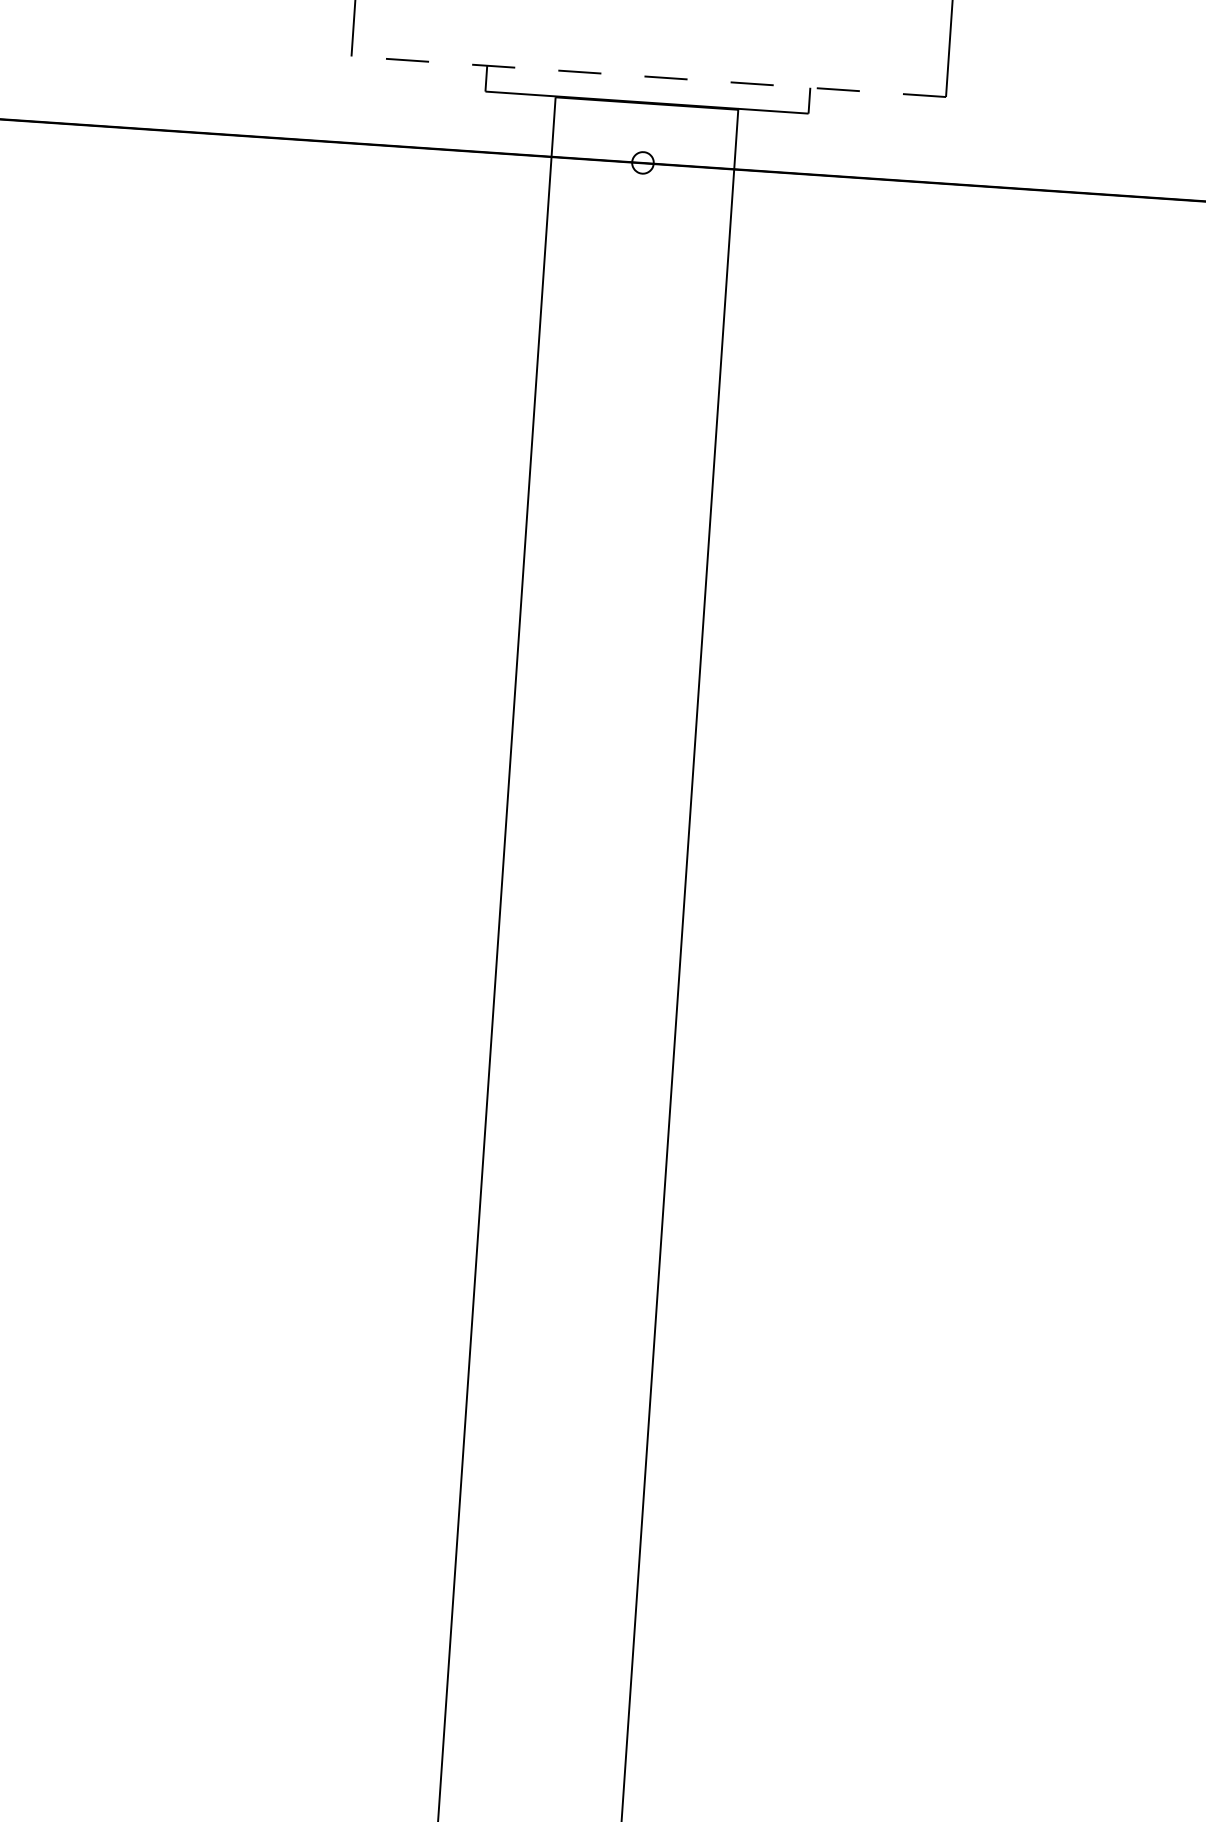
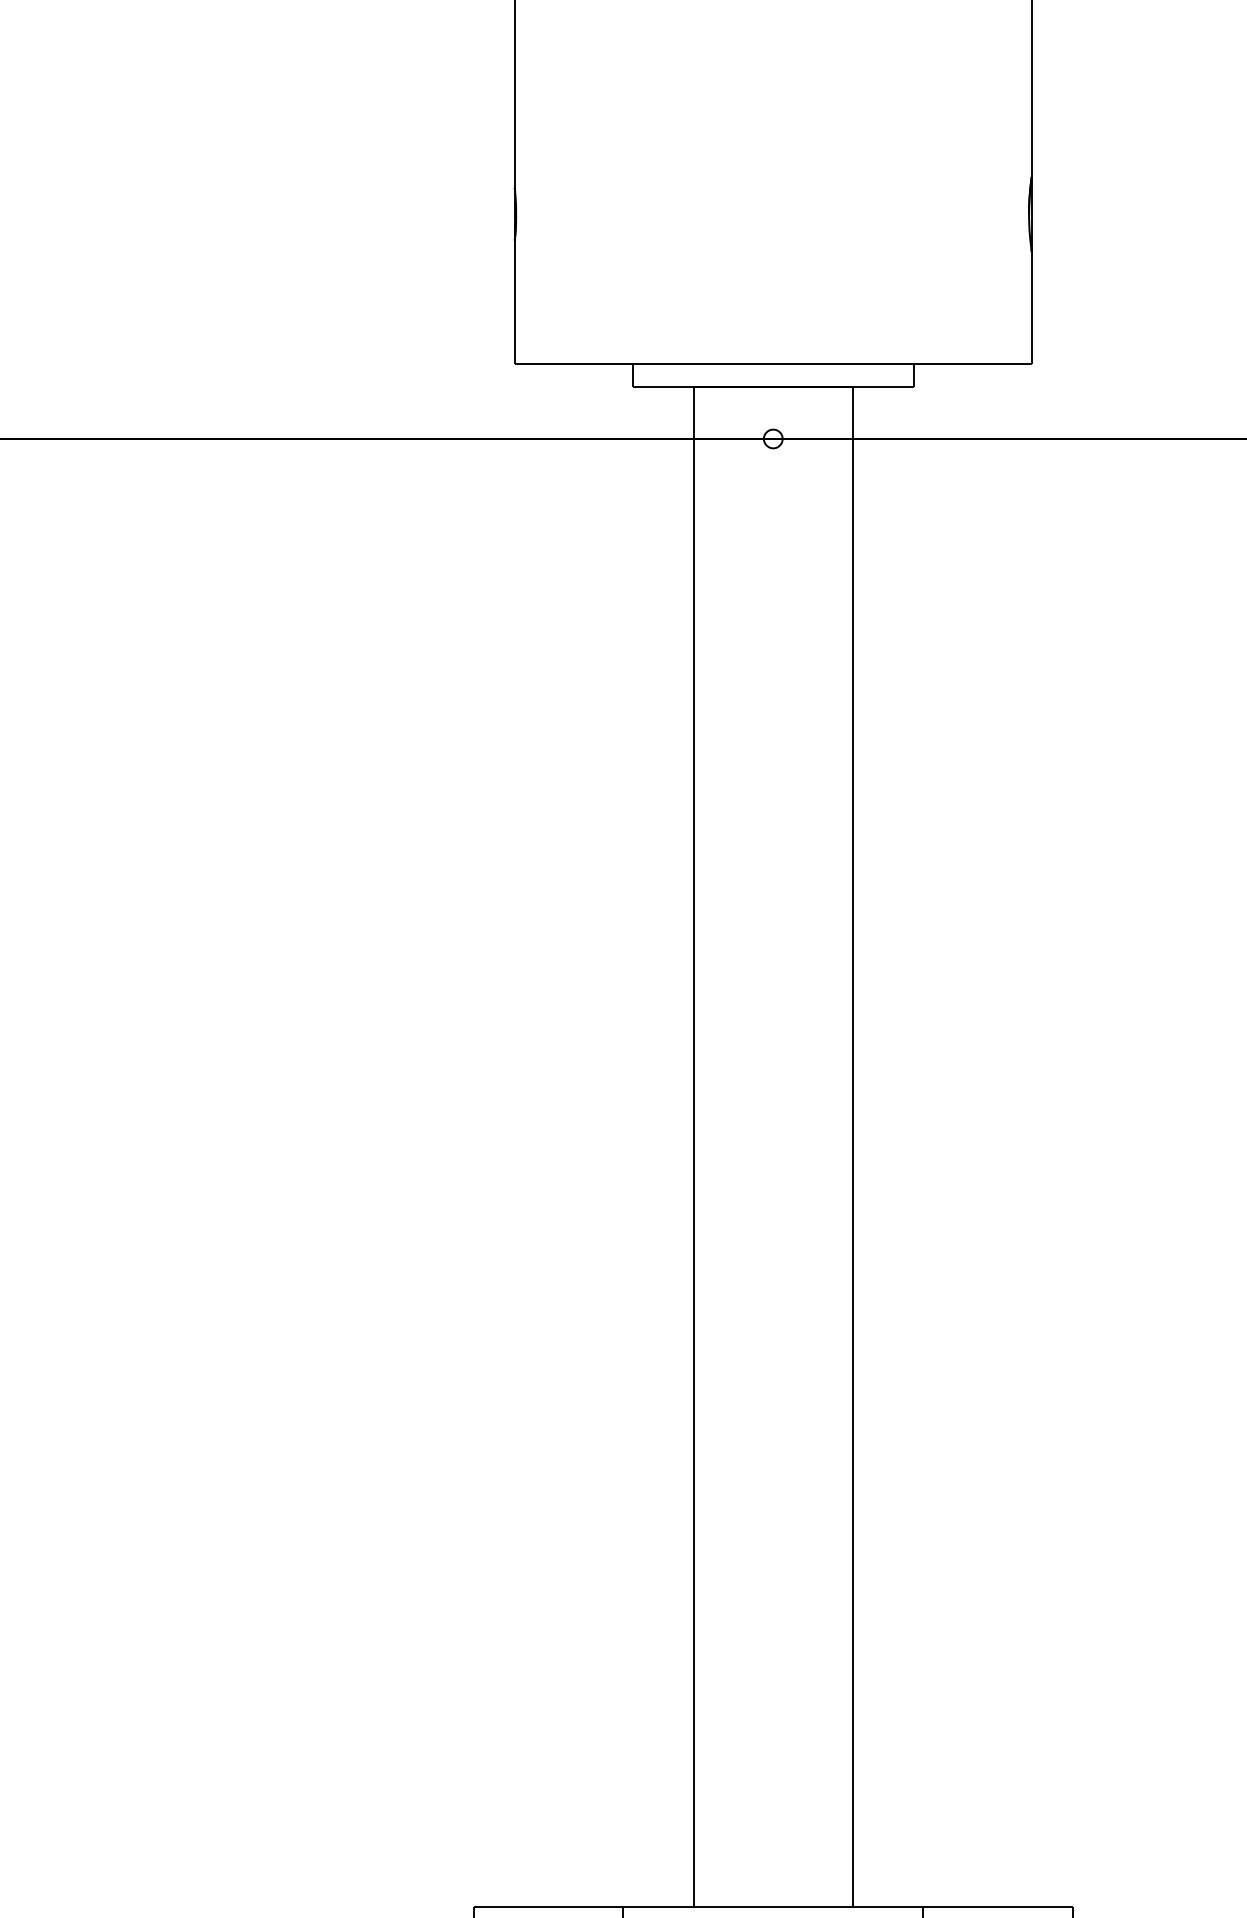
line: (647, 77) -> (772, 364), dashed -> solid

